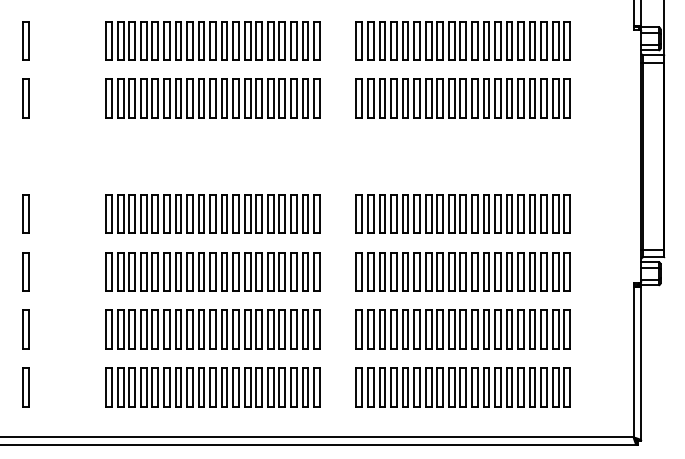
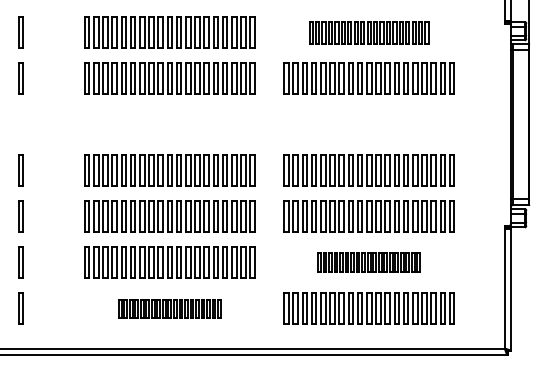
part: (462, 40) -> (368, 32), size x0.7
part: (462, 329) -> (368, 262), size x0.6
part: (212, 387) -> (169, 308), size x0.6

